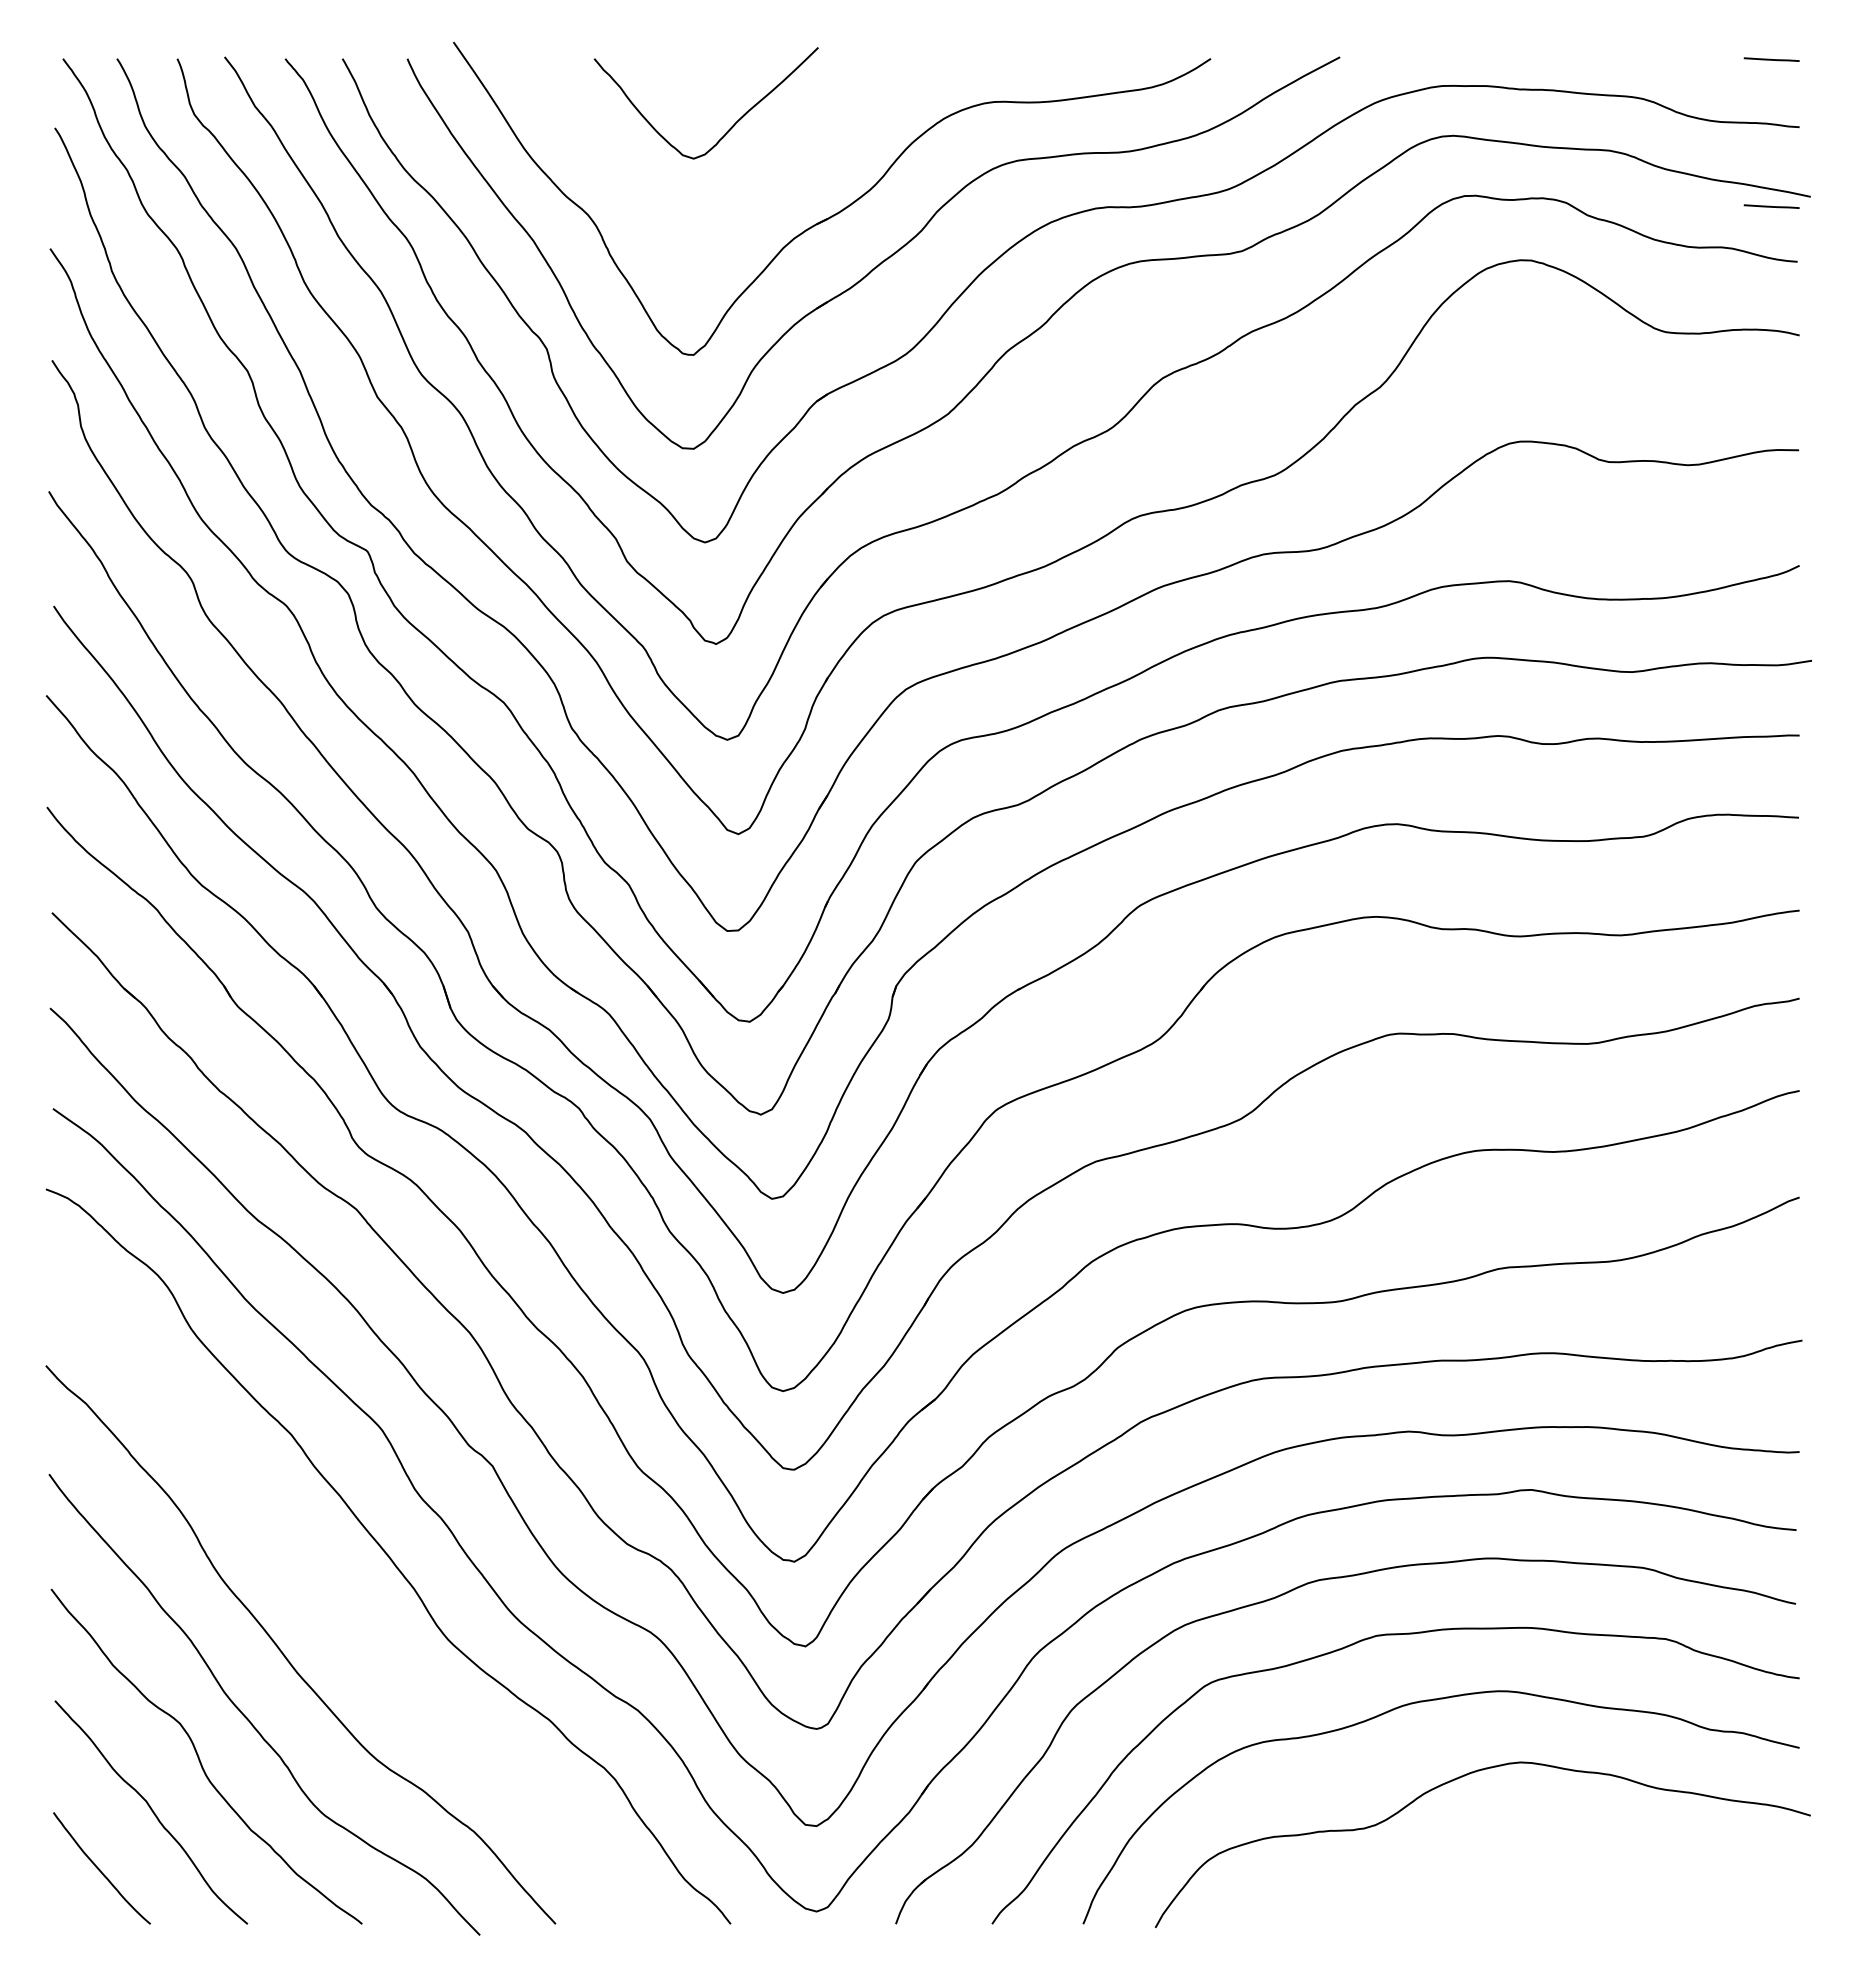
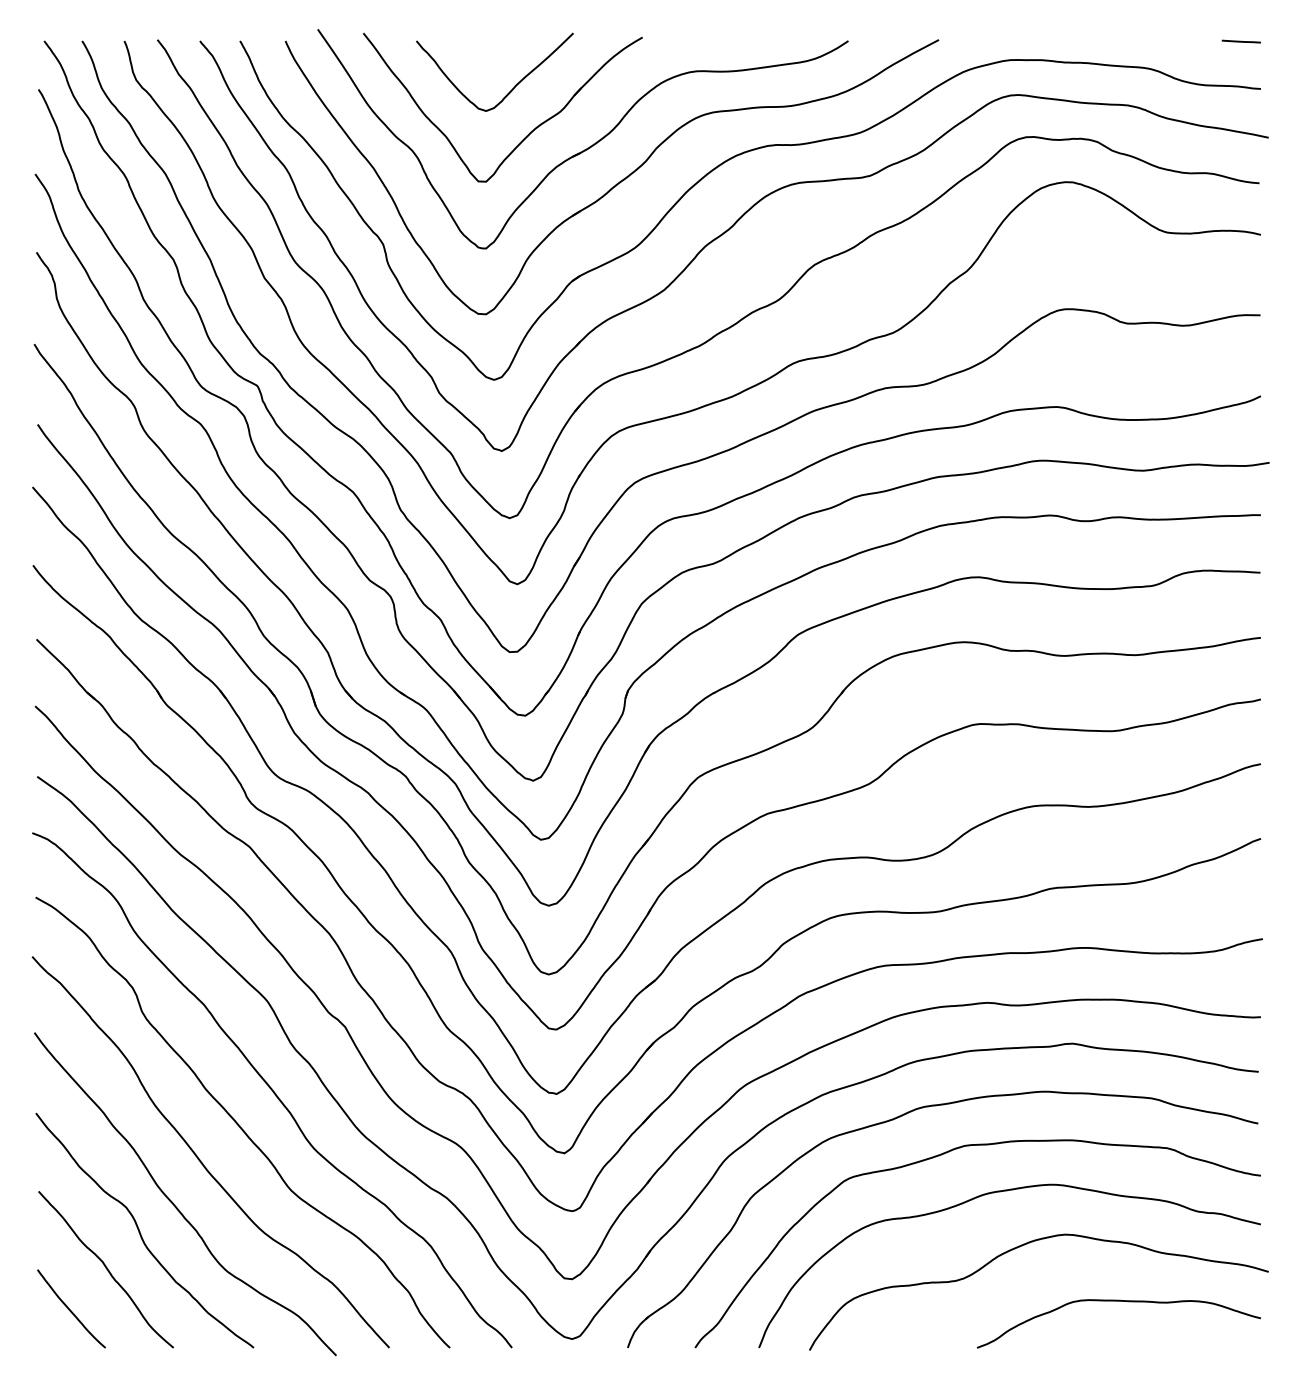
part: (755, 190) -> (529, 133), added
line: (1771, 206) -> (1241, 144), removed
curve: (340, 1604) -> (238, 1123), added
curve: (1596, 1857) -> (1118, 1301), added

